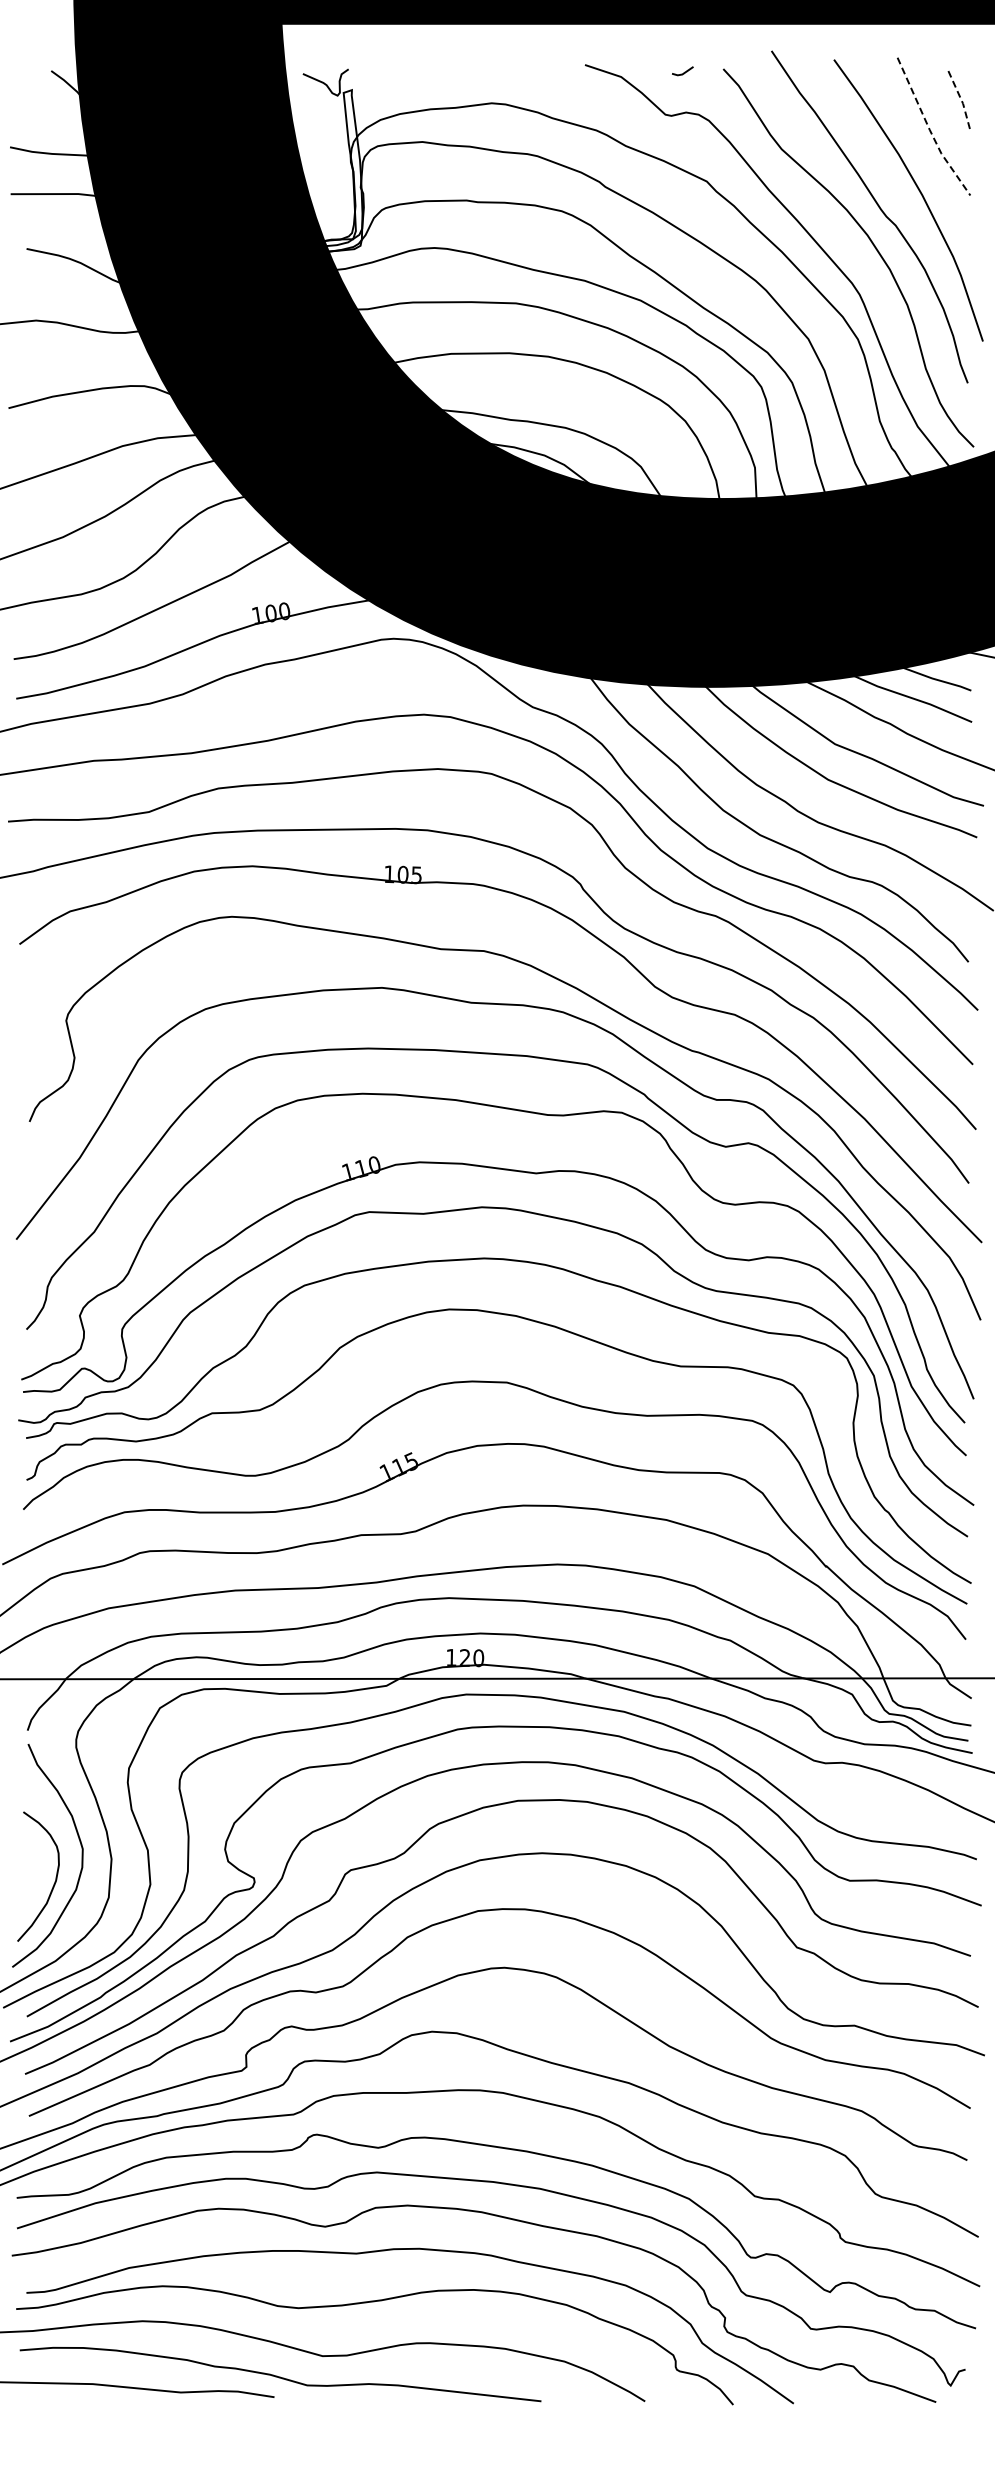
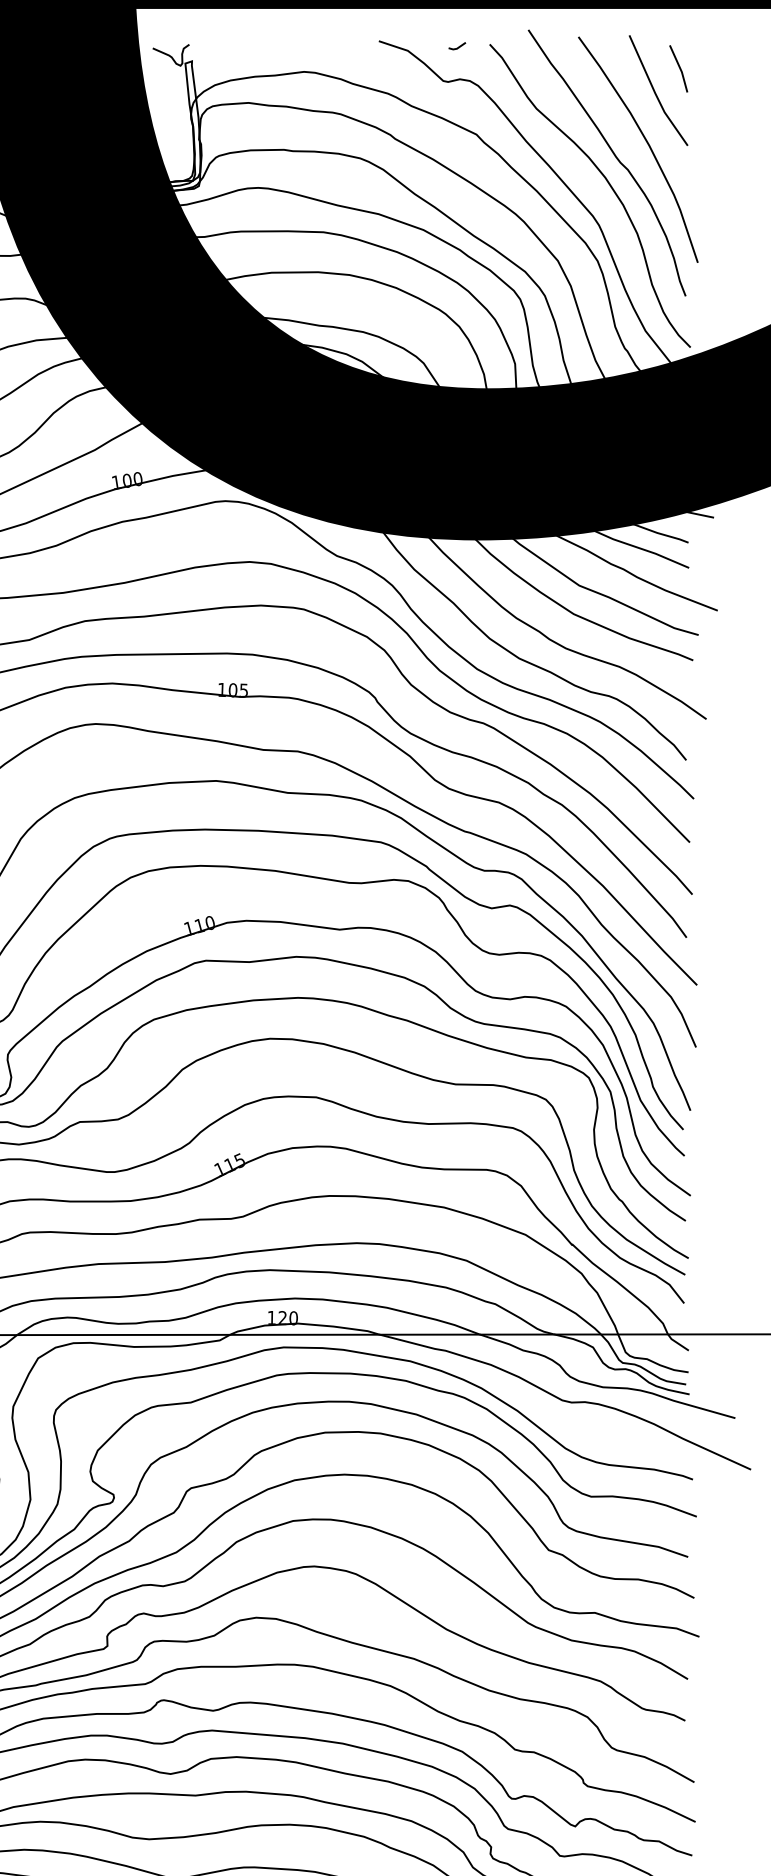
line: (961, 99) -> (680, 68), dashed -> solid
line: (929, 129) -> (655, 92), dashed -> solid

